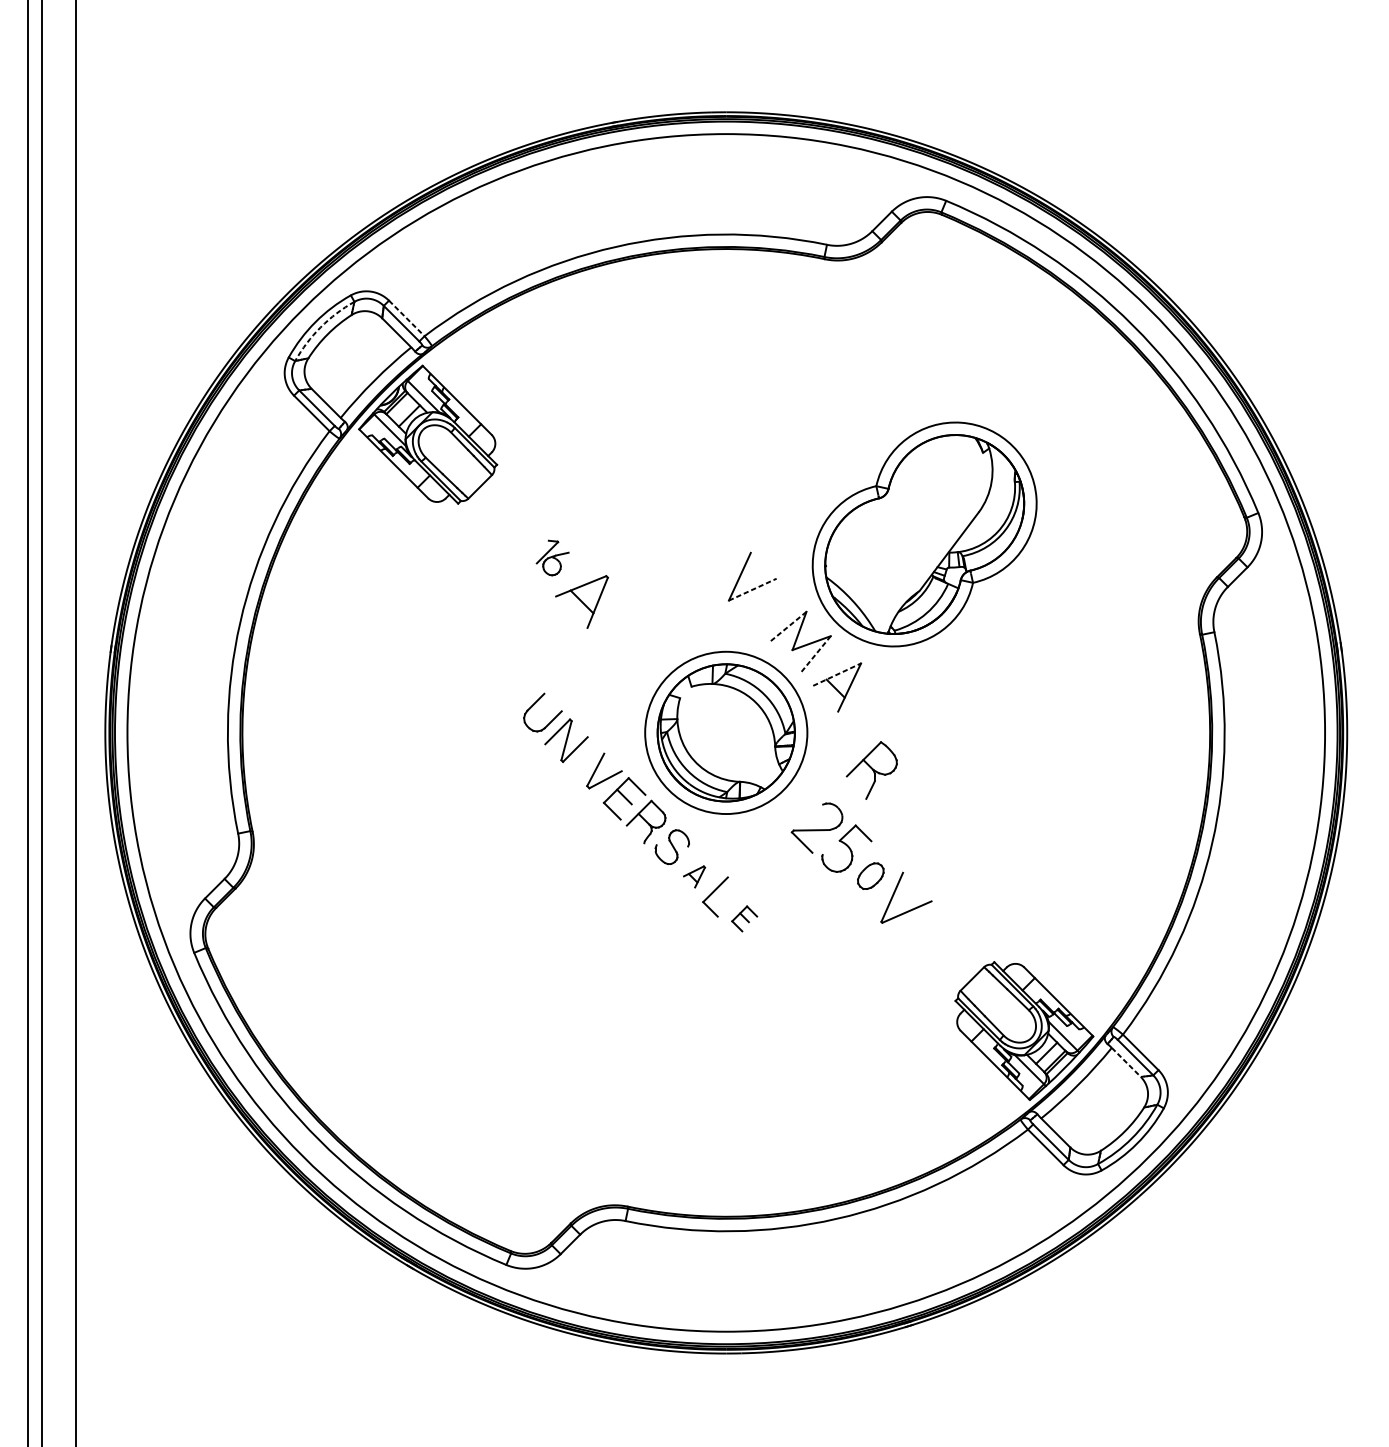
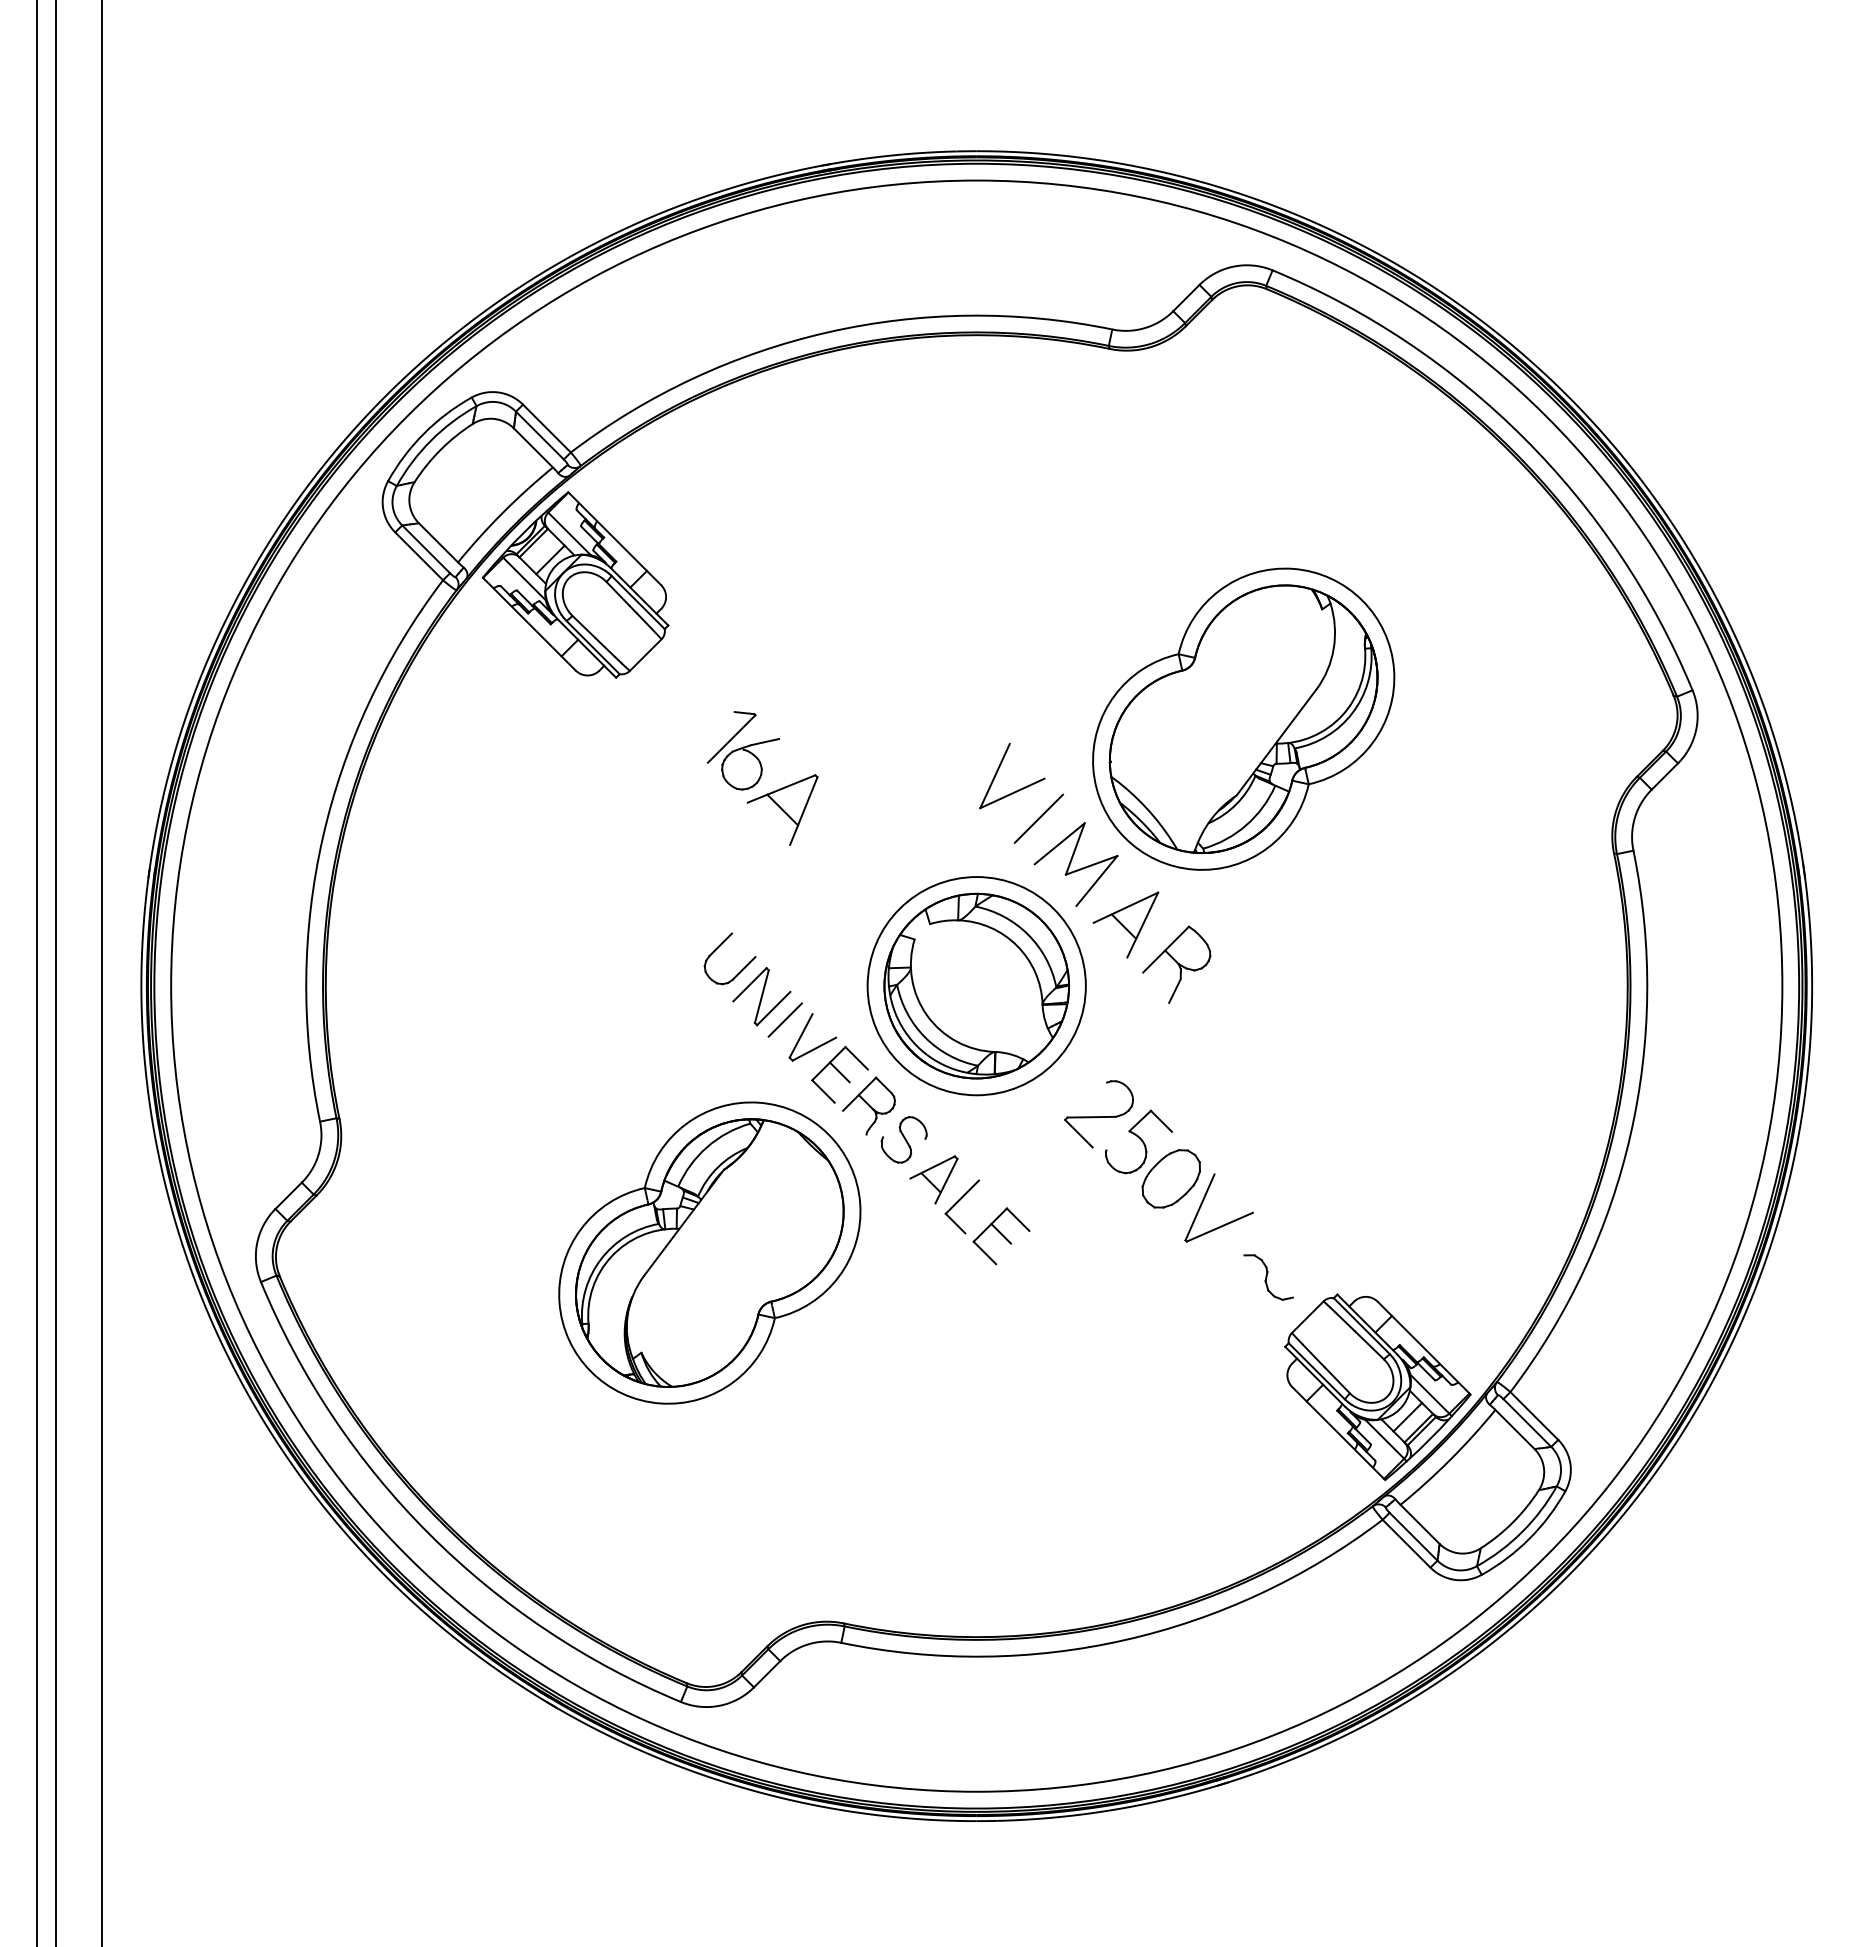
line: (406, 318) -> (546, 428), dashed -> solid
arc: (320, 327) -> (431, 440), dashed -> solid
part: (552, 557) -> (742, 750), size x1.67
line: (752, 589) -> (1012, 793), dashed -> solid
line: (772, 608) -> (1038, 818), added
line: (787, 627) -> (1059, 844), dashed -> solid
line: (815, 655) -> (1096, 881), dashed -> solid
line: (836, 674) -> (1125, 907), dashed -> solid
line: (583, 757) -> (784, 1019), added
part: (871, 770) -> (1176, 964), moved
part: (870, 875) -> (1170, 1178), size x1.67
part: (694, 876) -> (933, 1179), size x1.67
part: (744, 918) -> (1001, 1236), size x1.67
part: (527, 930) -> (709, 1252), added
part: (943, 949) -> (1268, 1277), added
line: (1125, 1062) -> (1514, 1429), dashed -> solid

